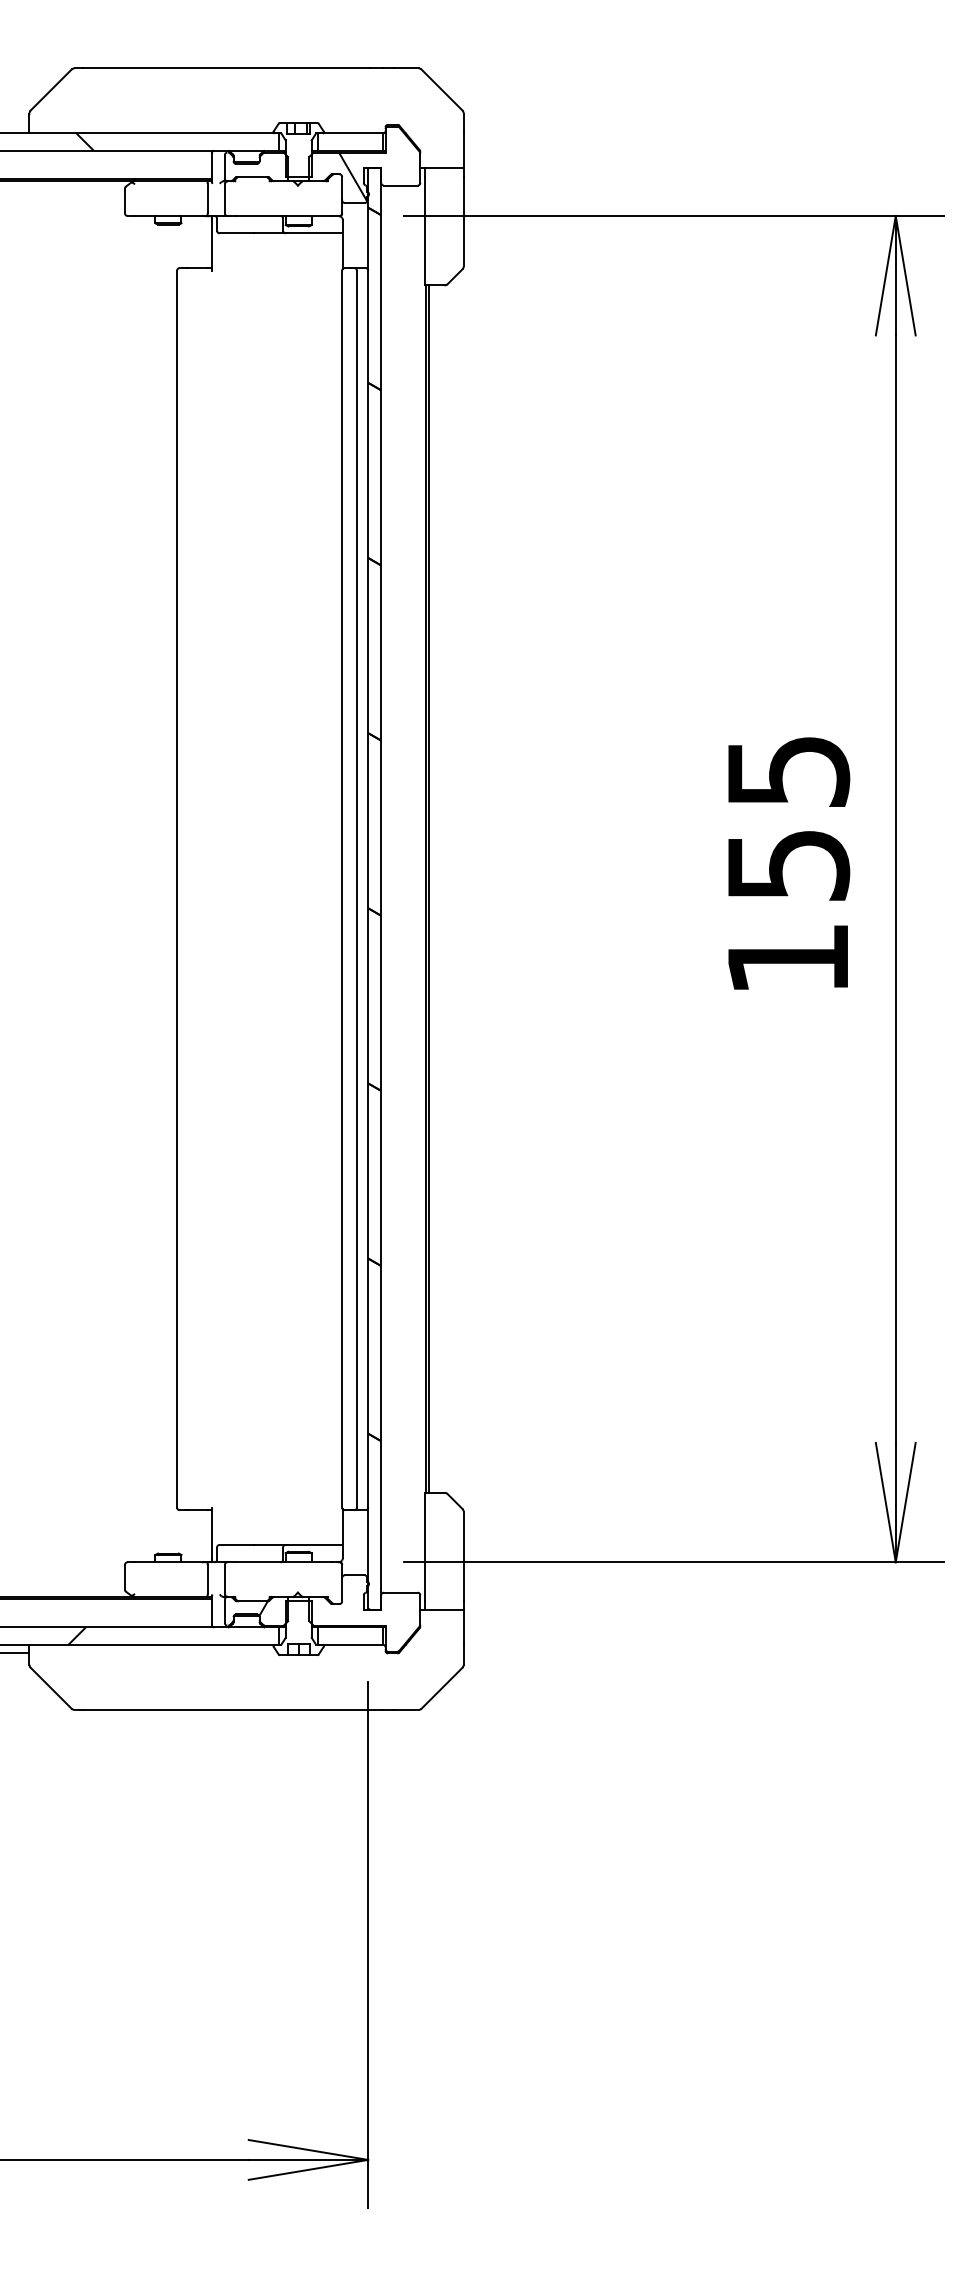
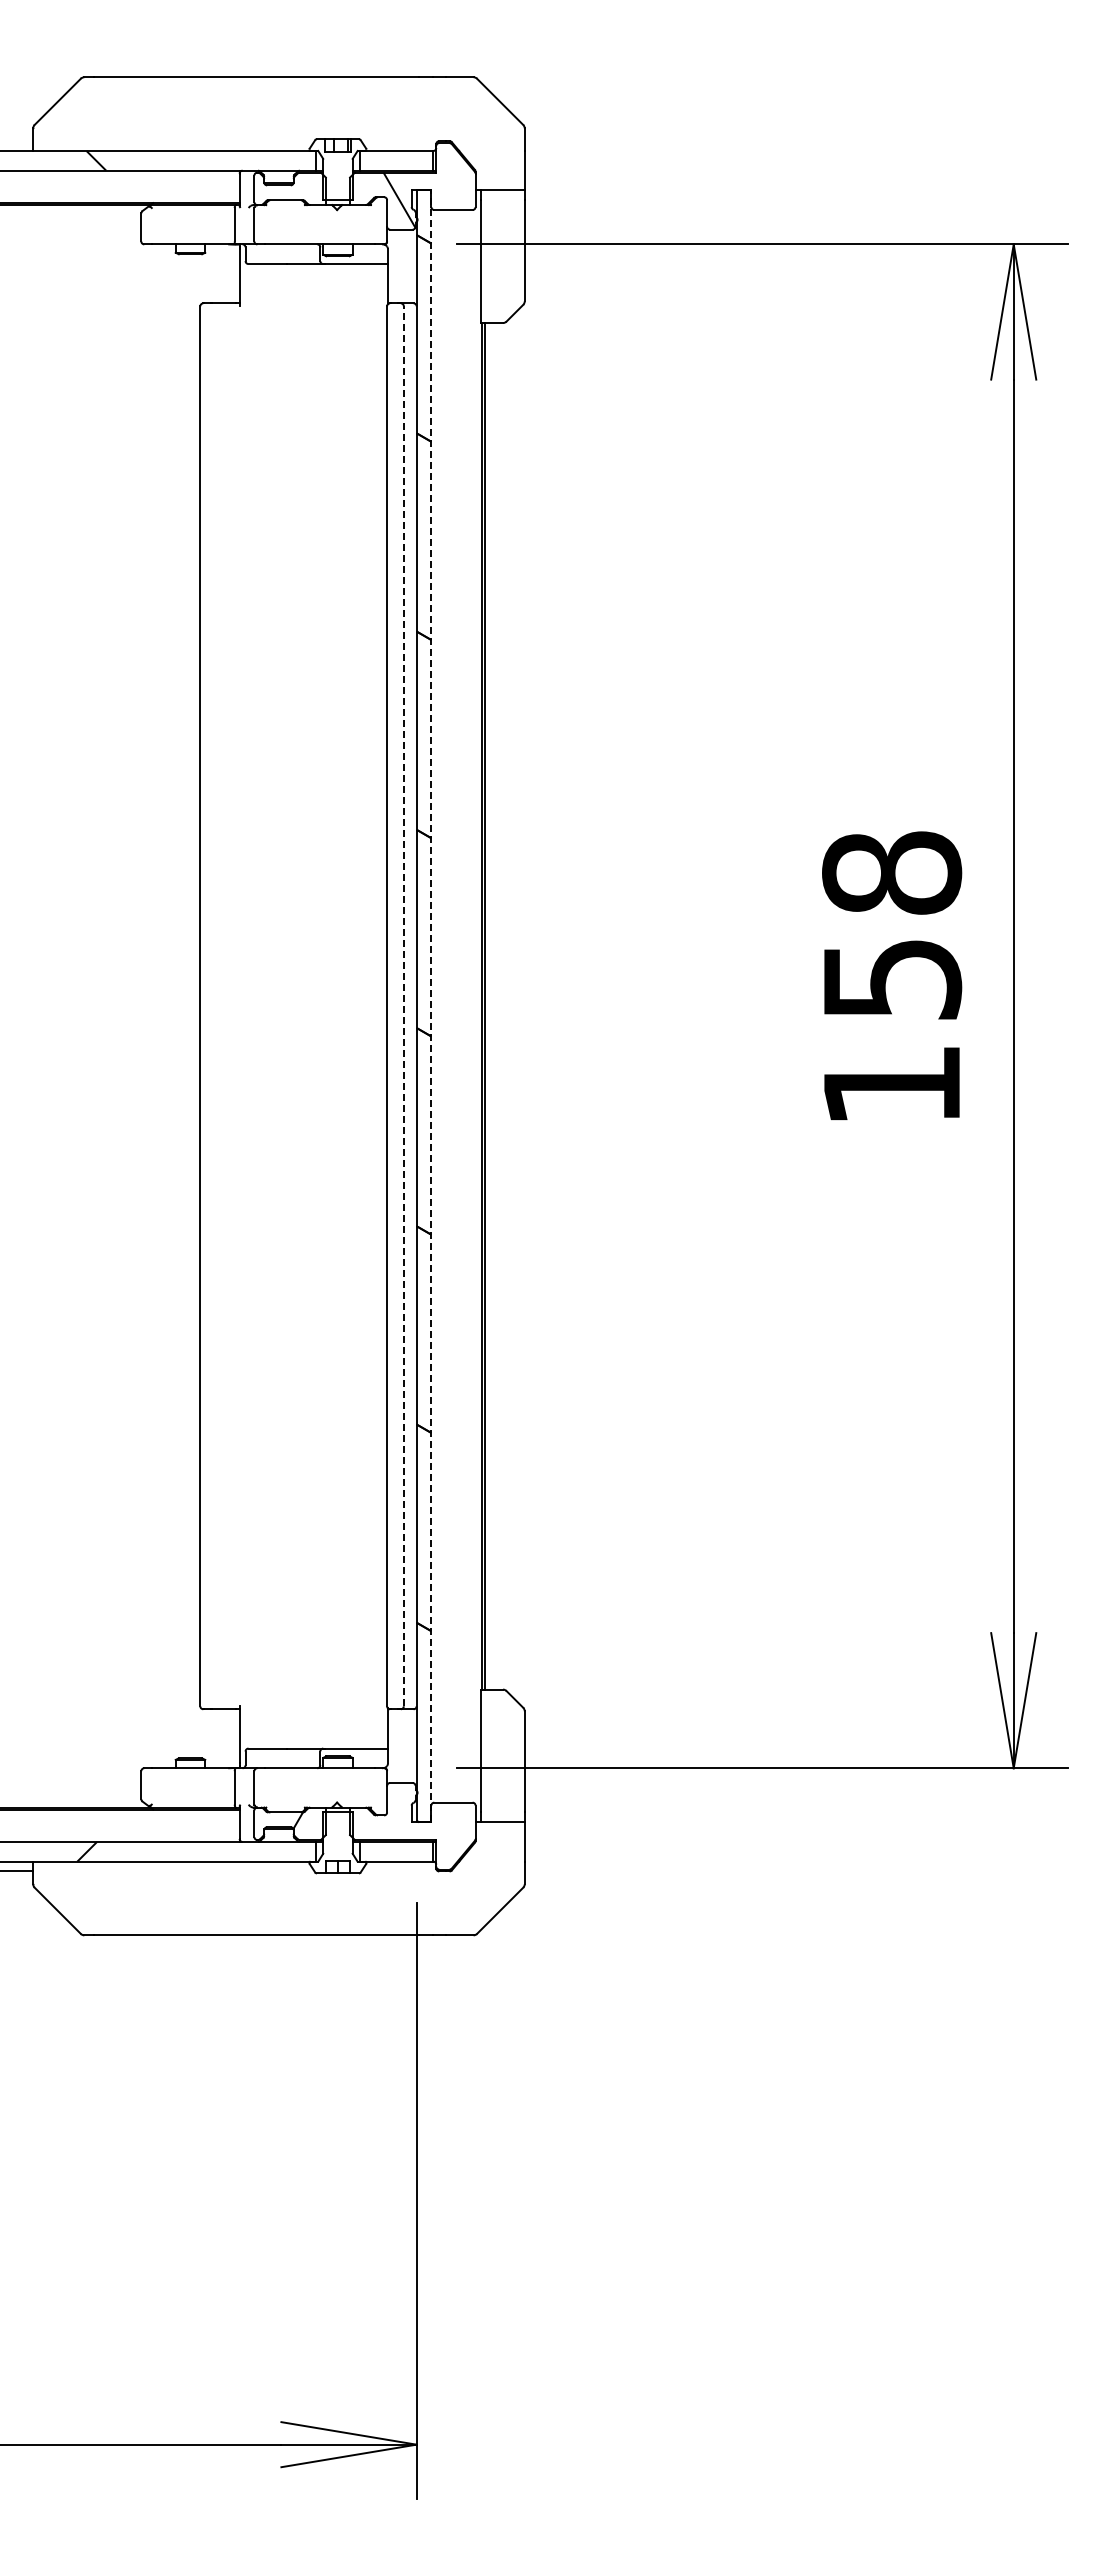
text: (788, 770) -> (892, 872), 155 -> 158
line: (356, 889) -> (403, 1006), solid -> dashed
line: (381, 889) -> (431, 1006), solid -> dashed

